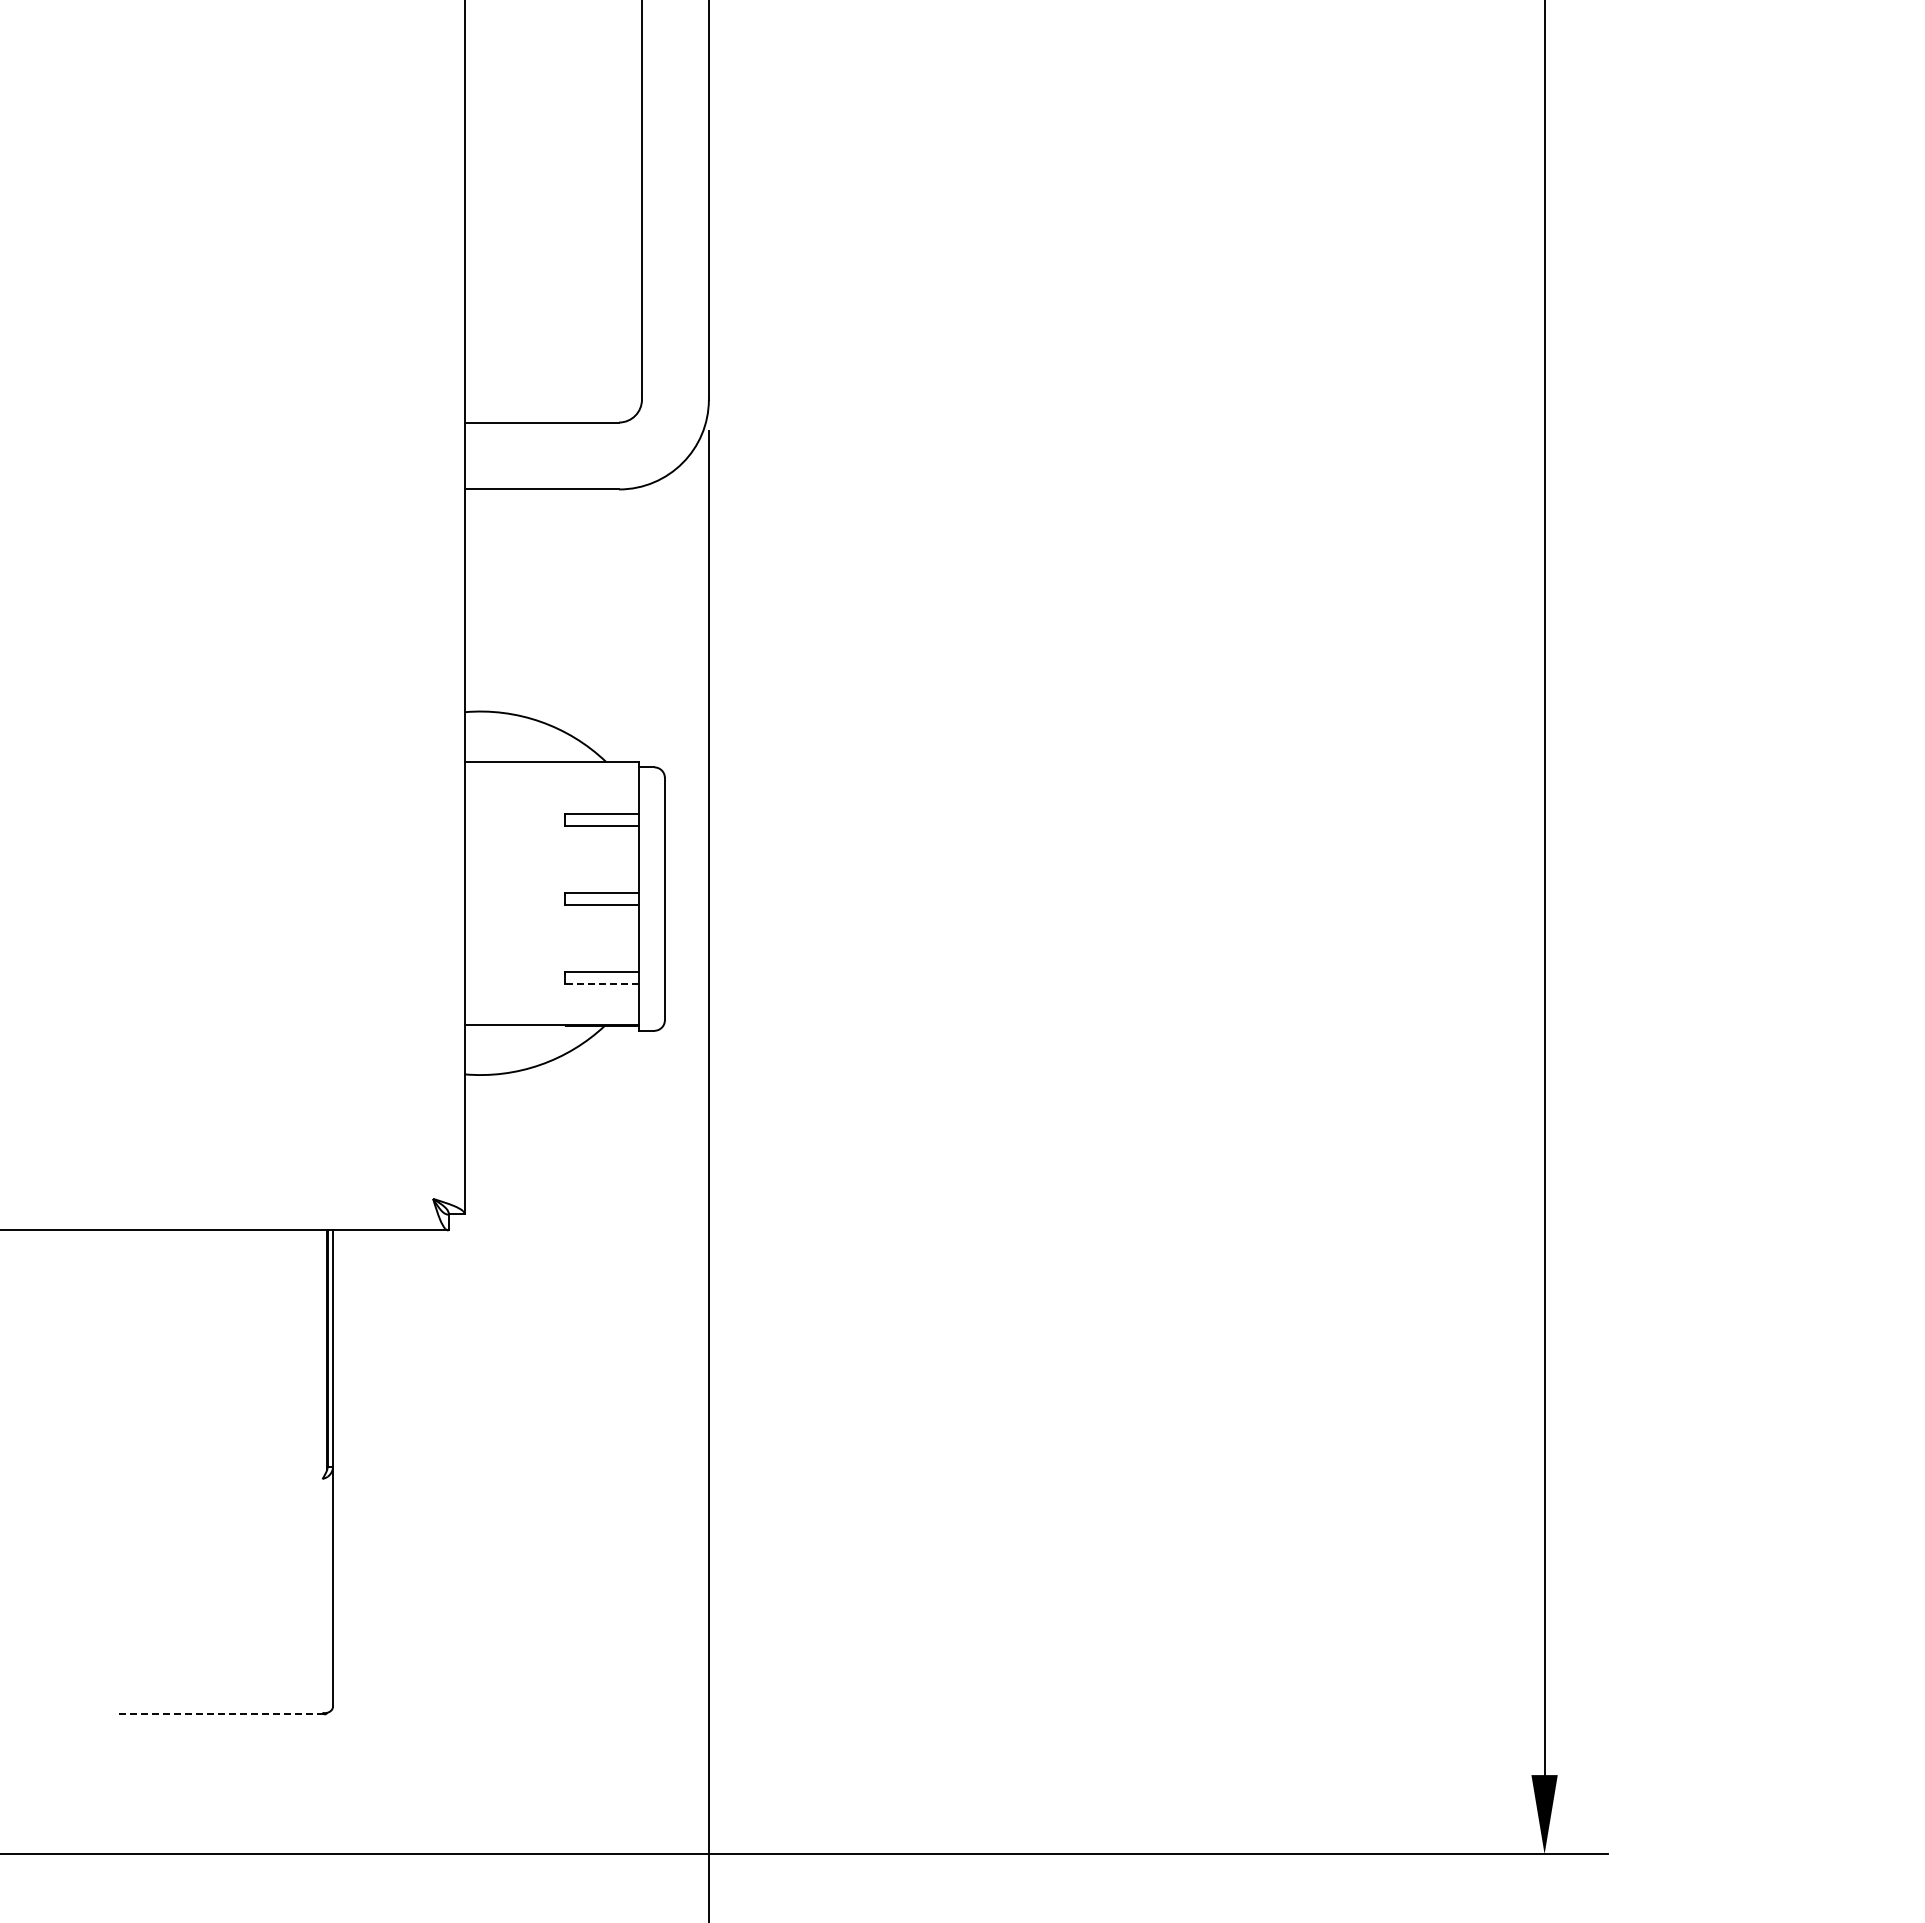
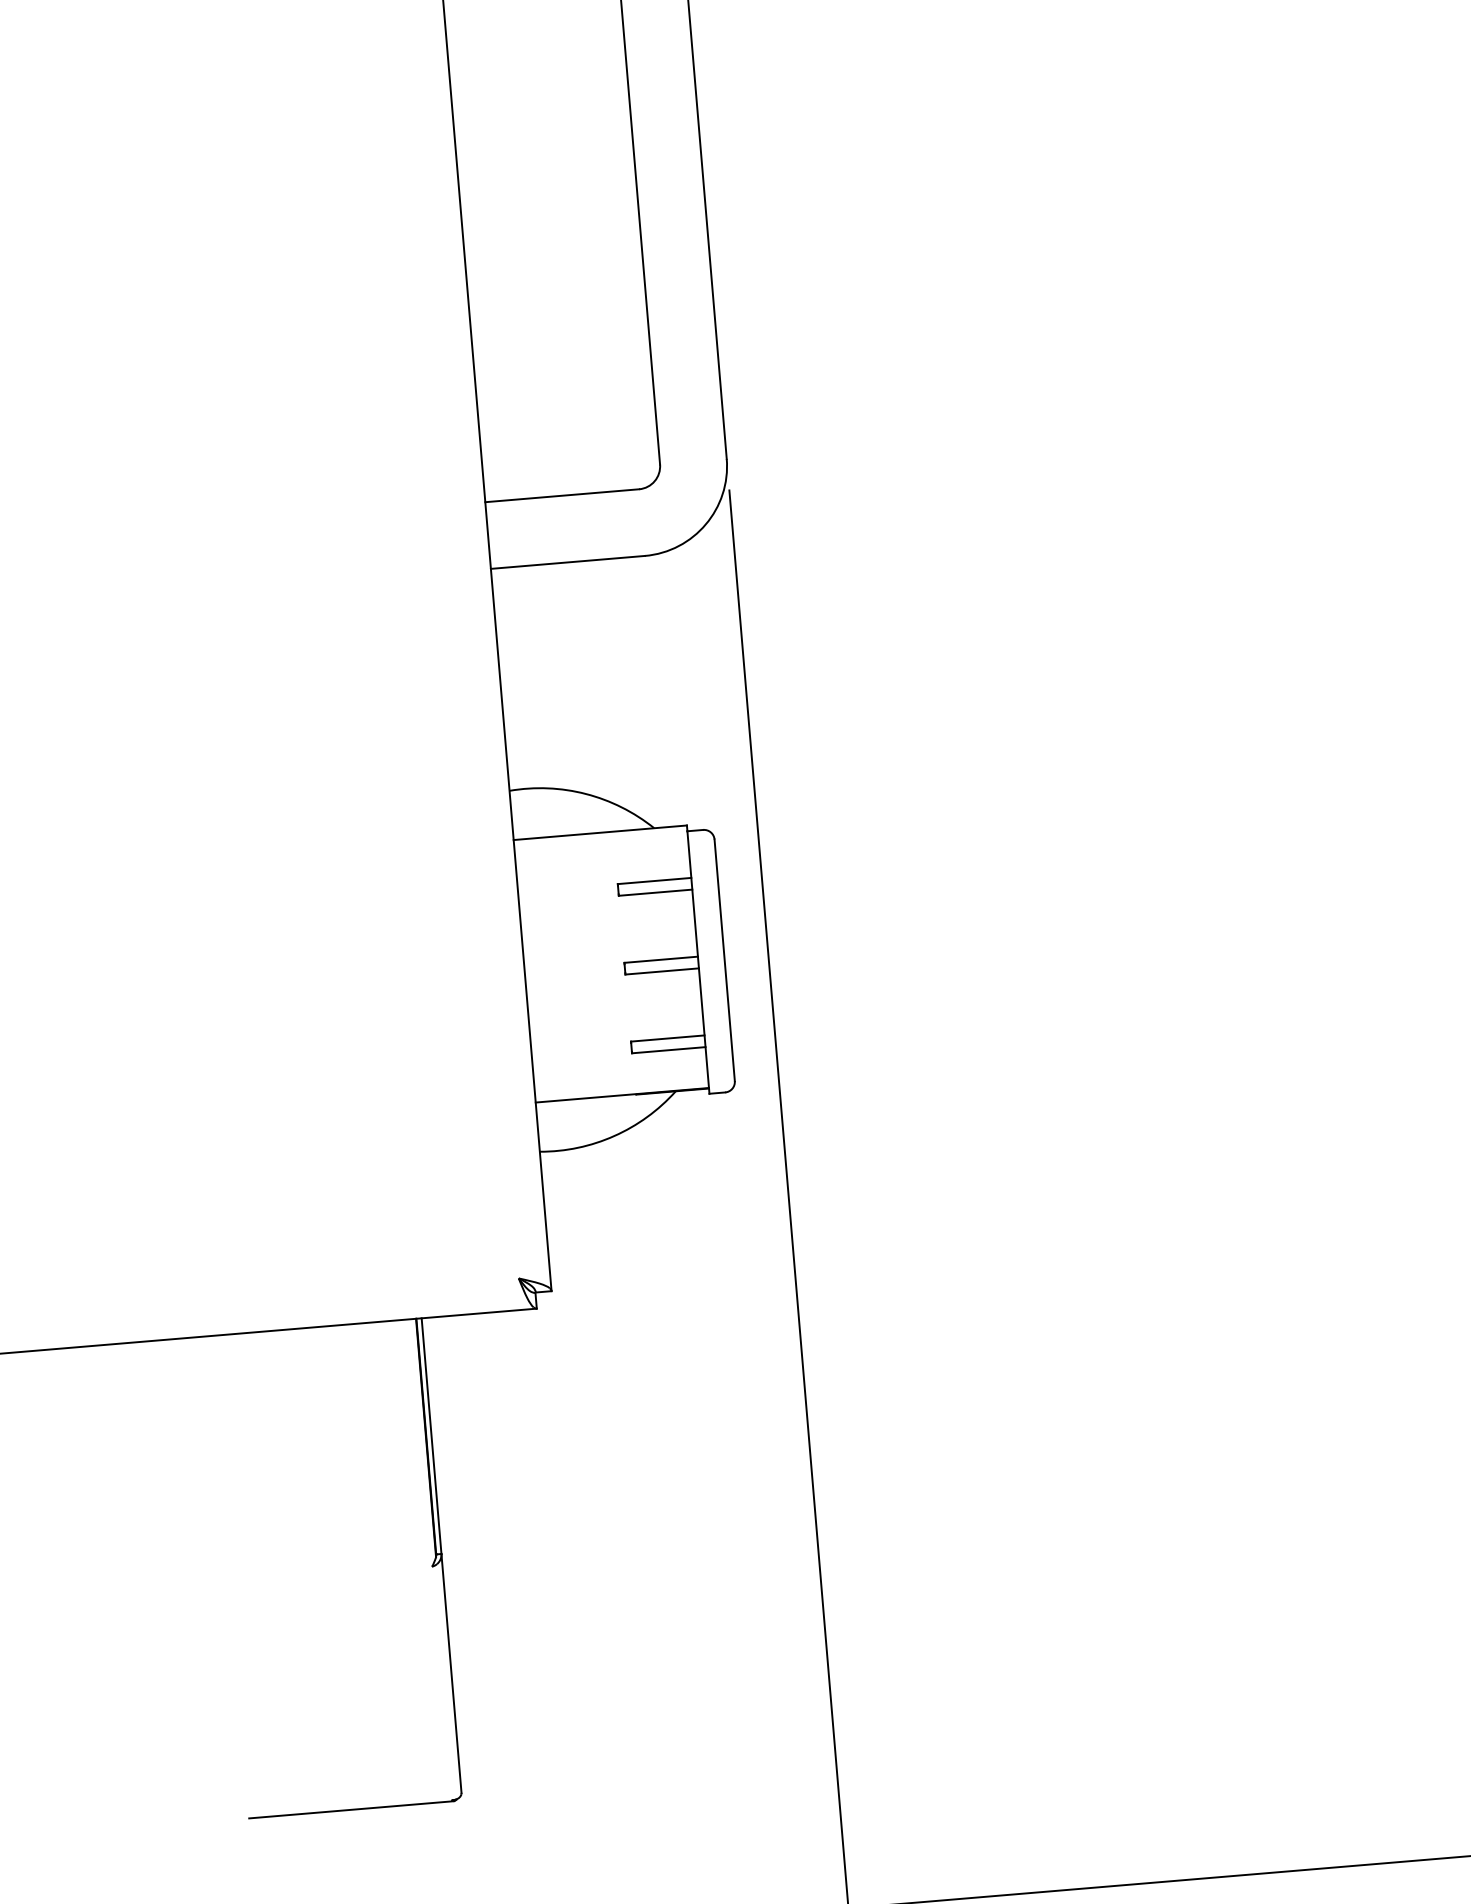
line: (601, 984) -> (668, 1050), dashed -> solid
line: (222, 1714) -> (352, 1809), dashed -> solid

